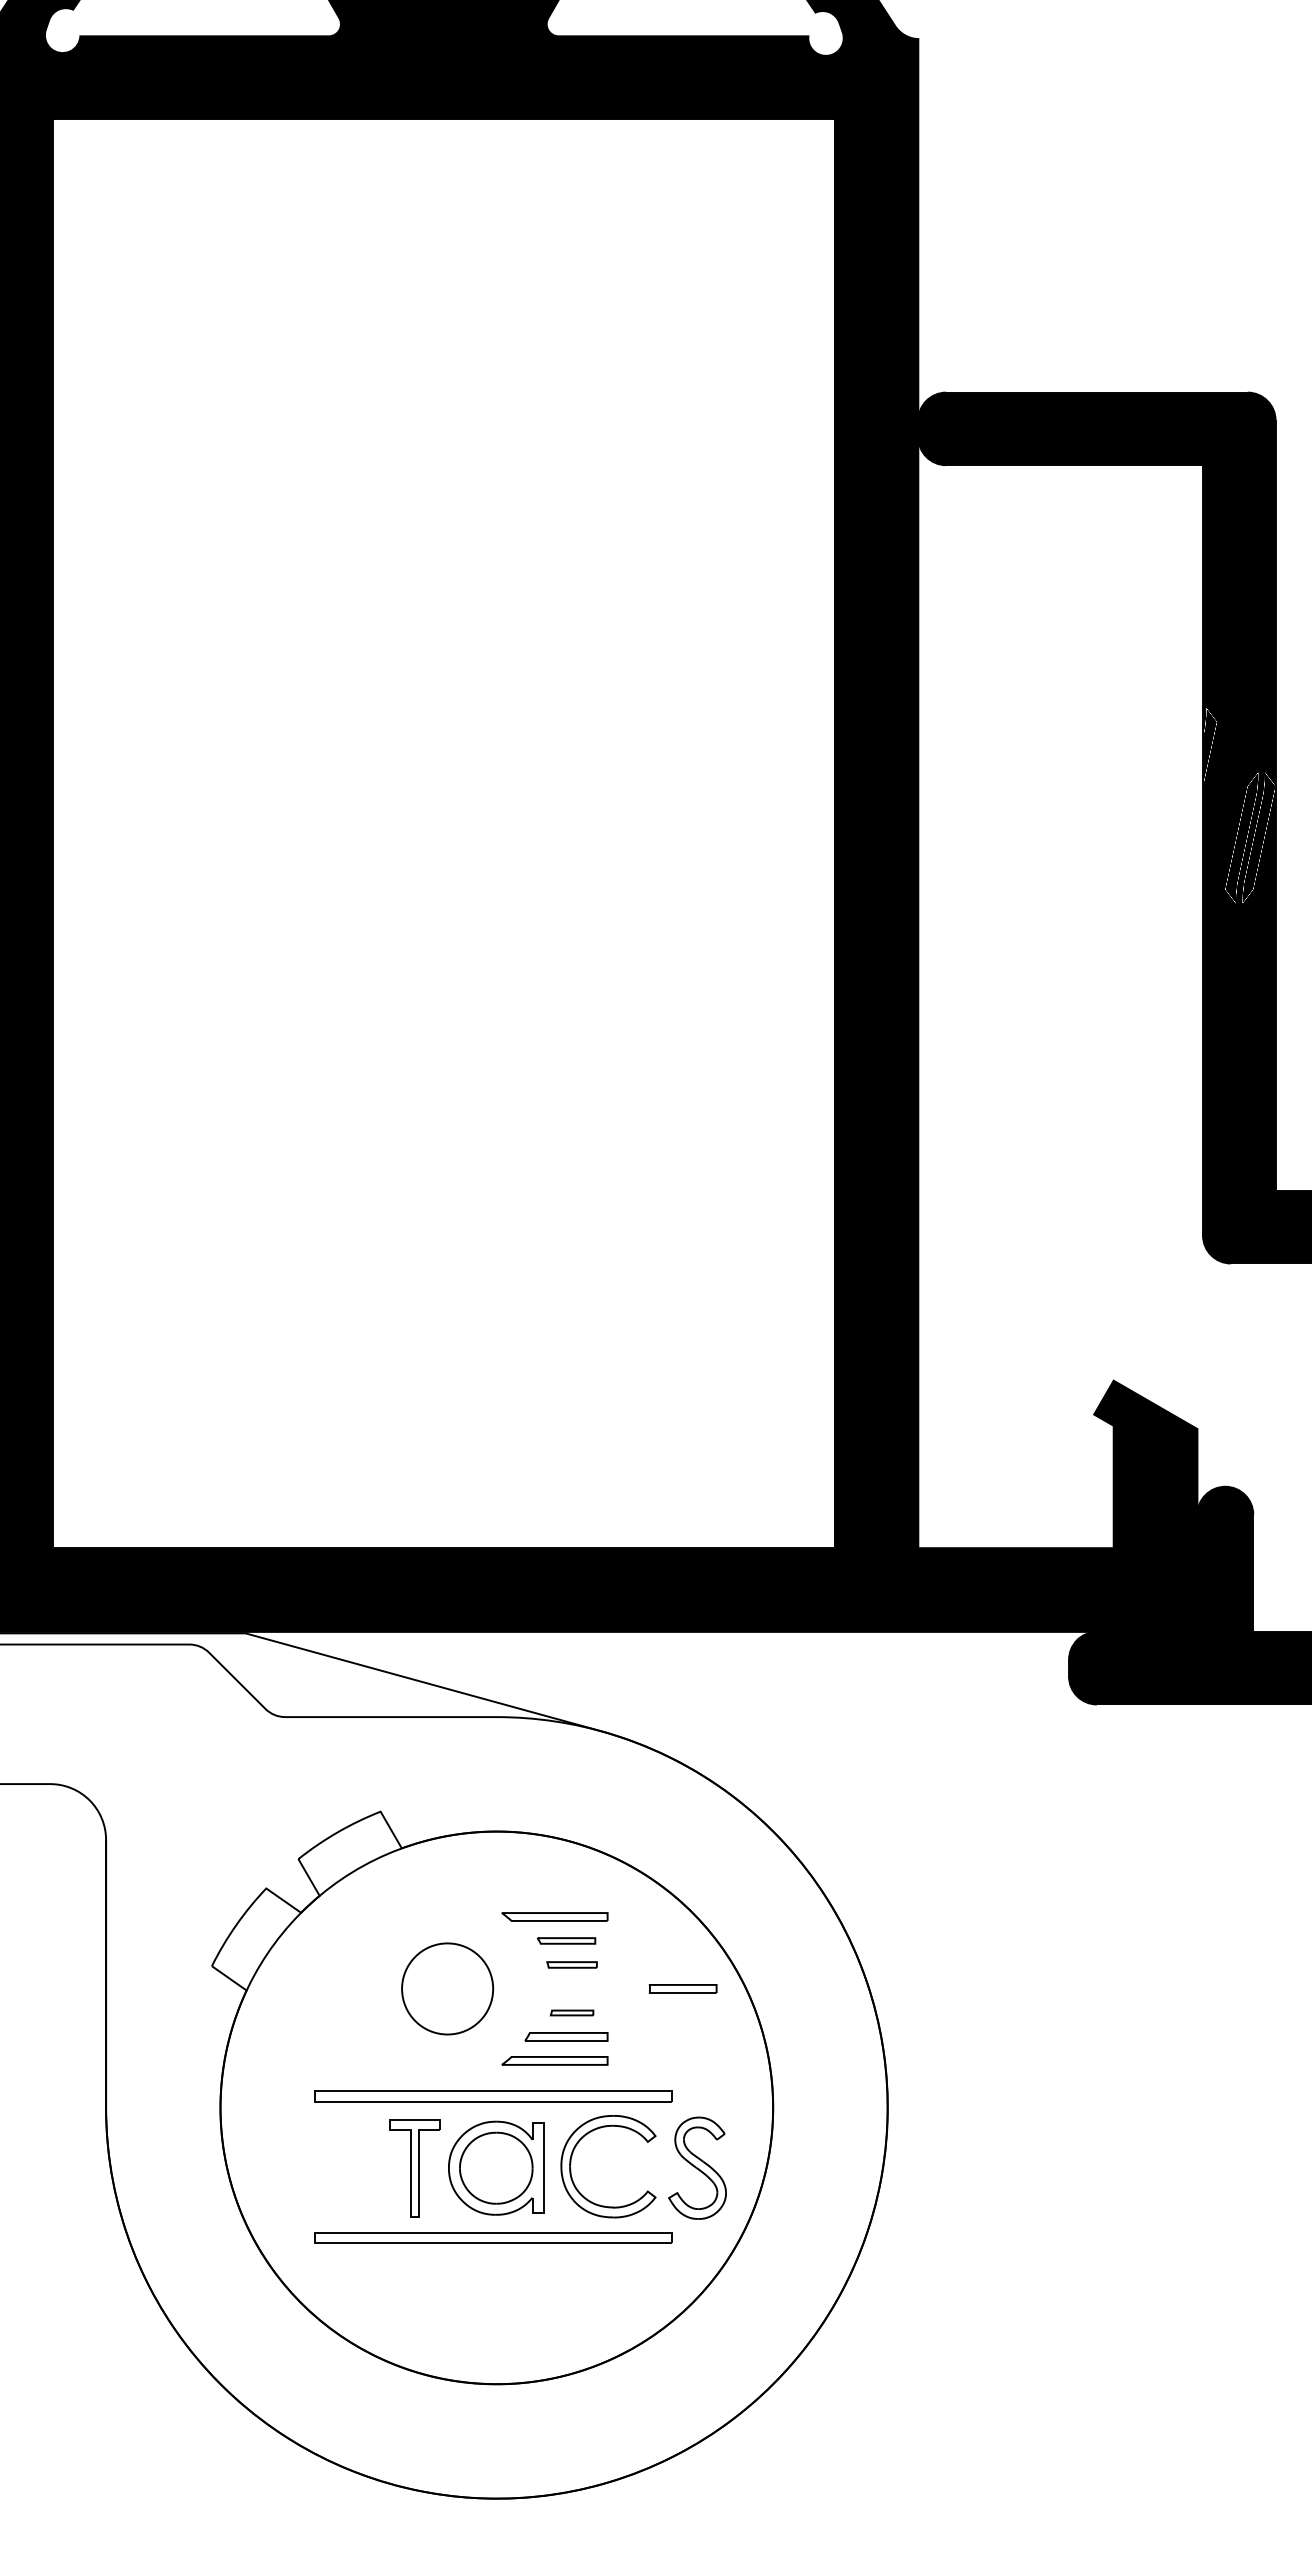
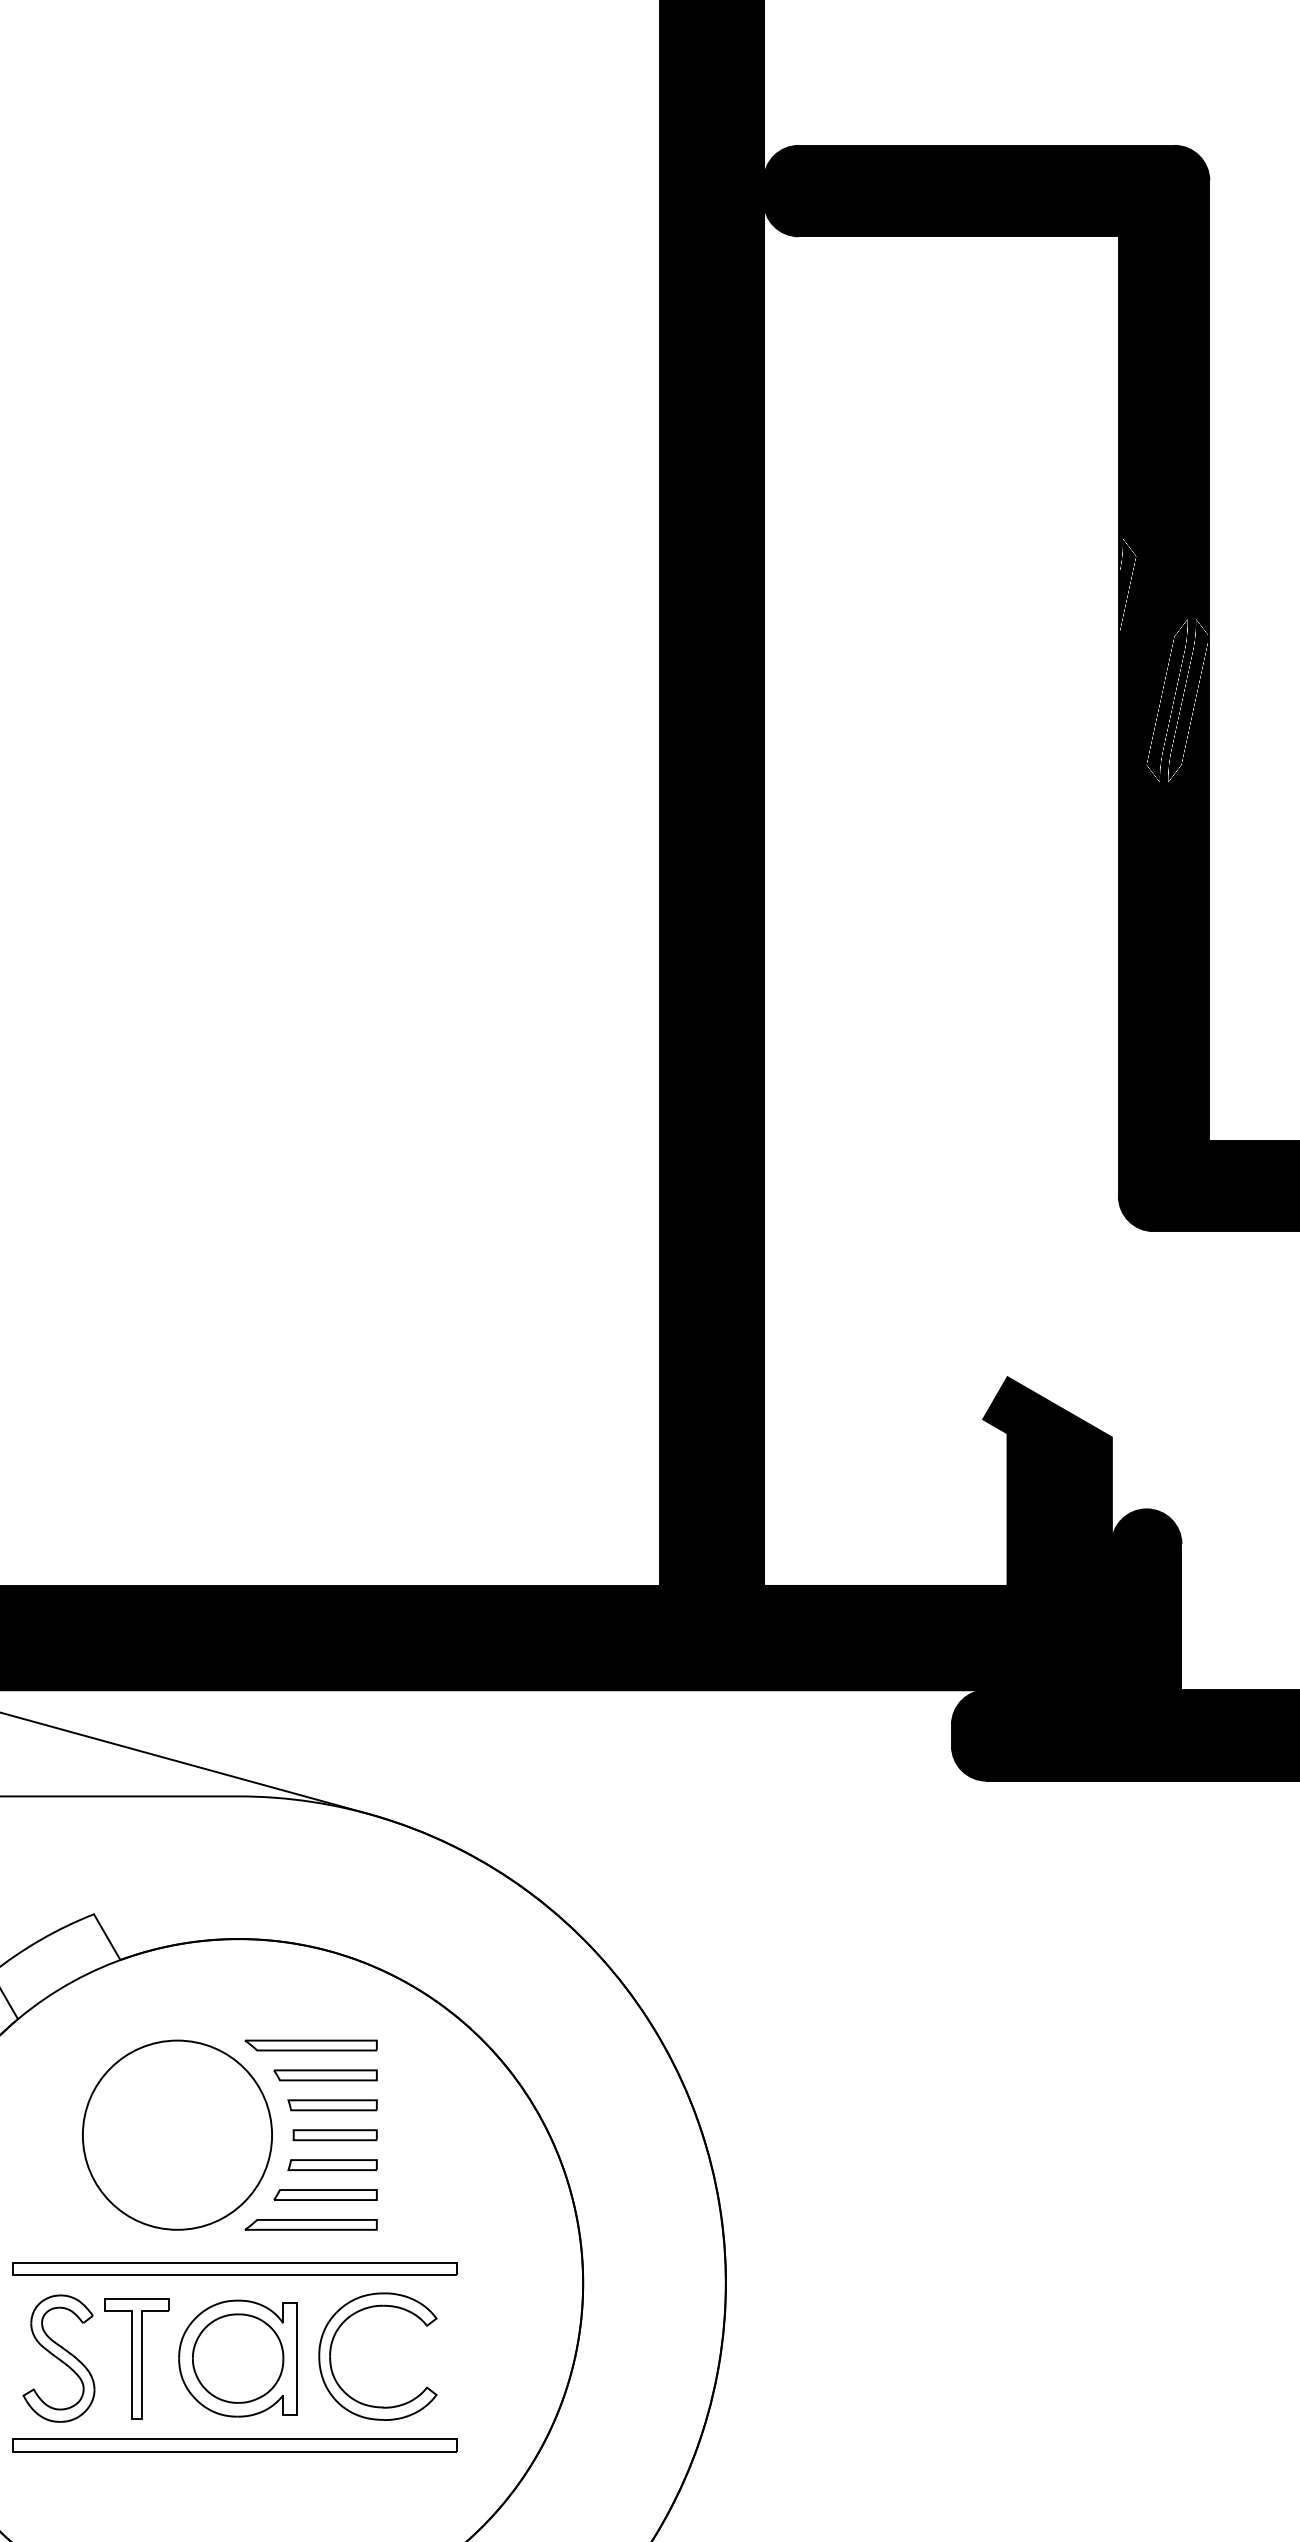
part: (566, 1940) -> (325, 2074), size x1.43
part: (571, 1964) -> (331, 2104), size x1.43
circle: (447, 1988) -> (177, 2134), size x1.67
part: (682, 1988) -> (334, 2134), moved
part: (571, 2012) -> (331, 2164), size x1.67
part: (697, 2167) -> (58, 2357), moved

